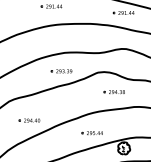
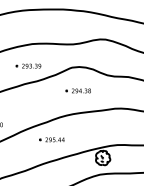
part: (113, 92) -> (77, 91), moved
part: (91, 133) -> (51, 140), moved

